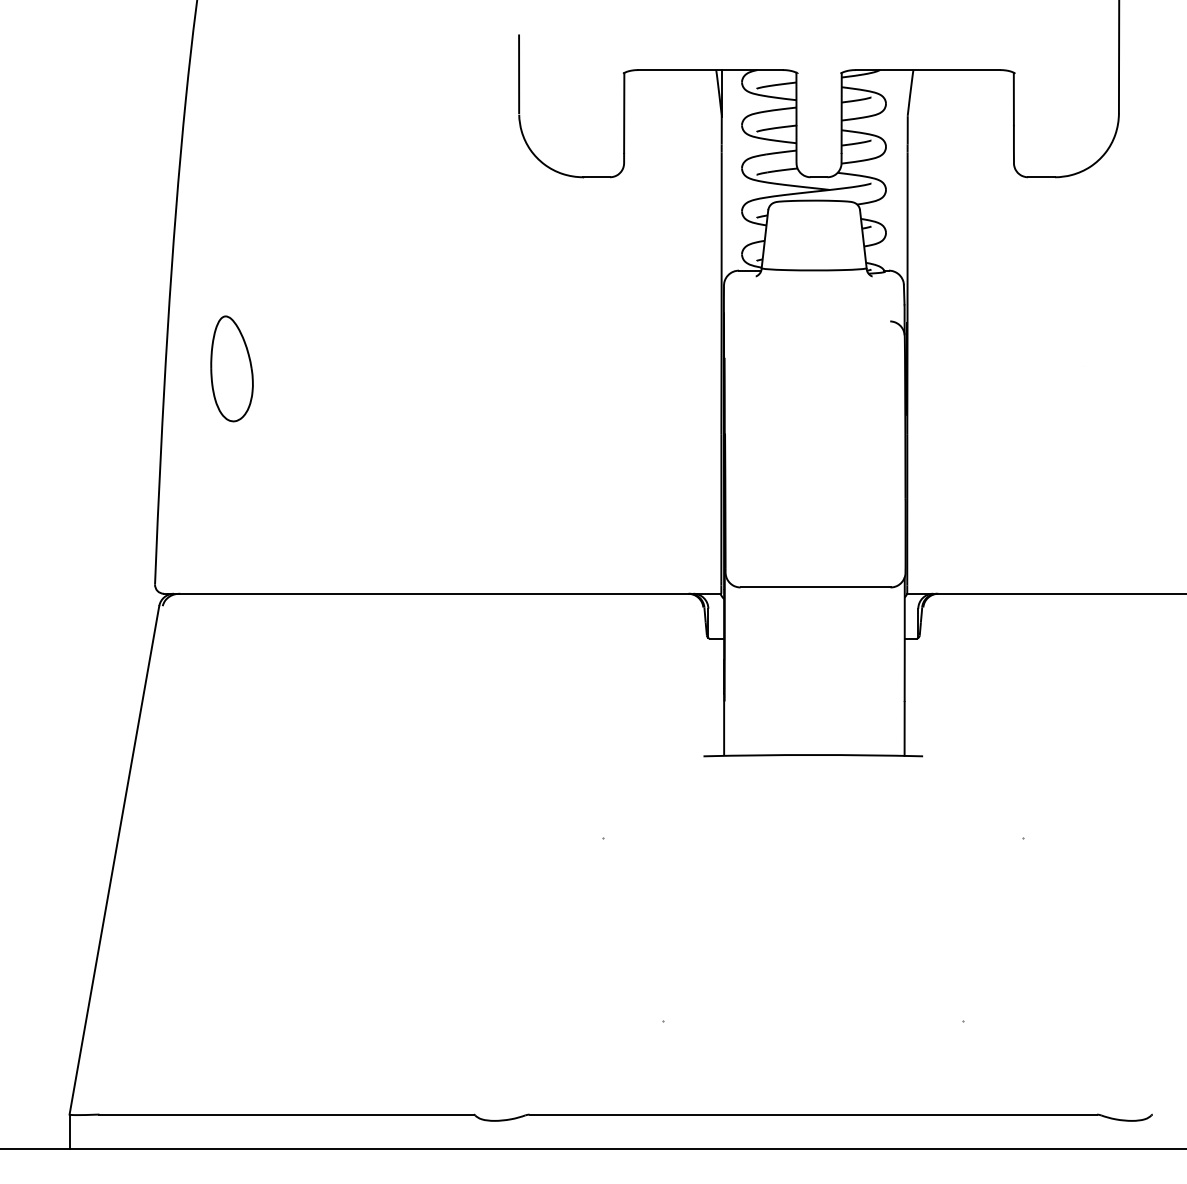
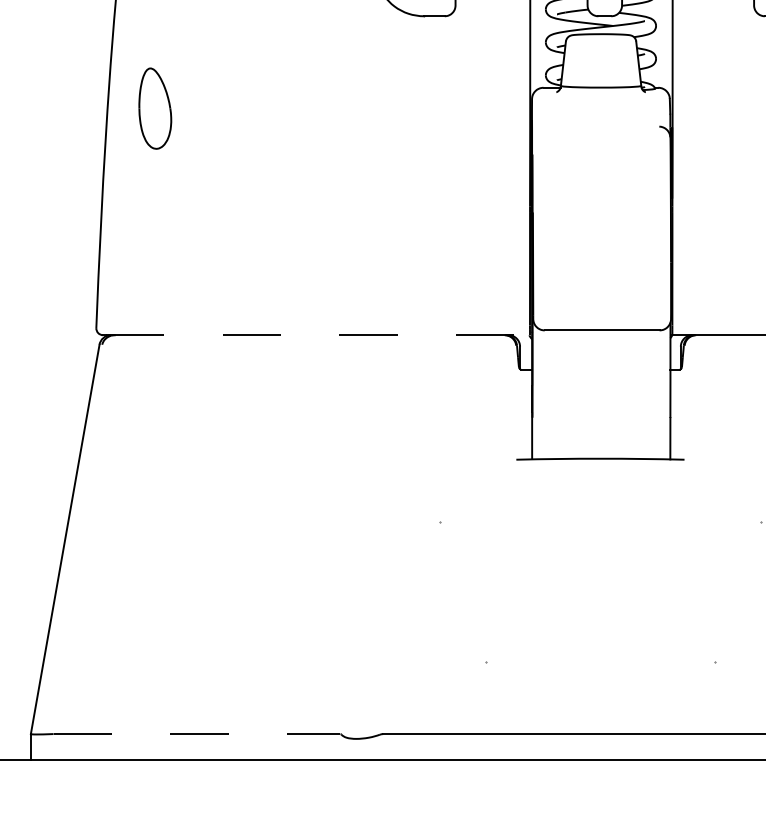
part: (231, 368) -> (154, 108), moved
line: (444, 593) -> (317, 335), solid -> dashed
line: (287, 1114) -> (197, 734), solid -> dashed

